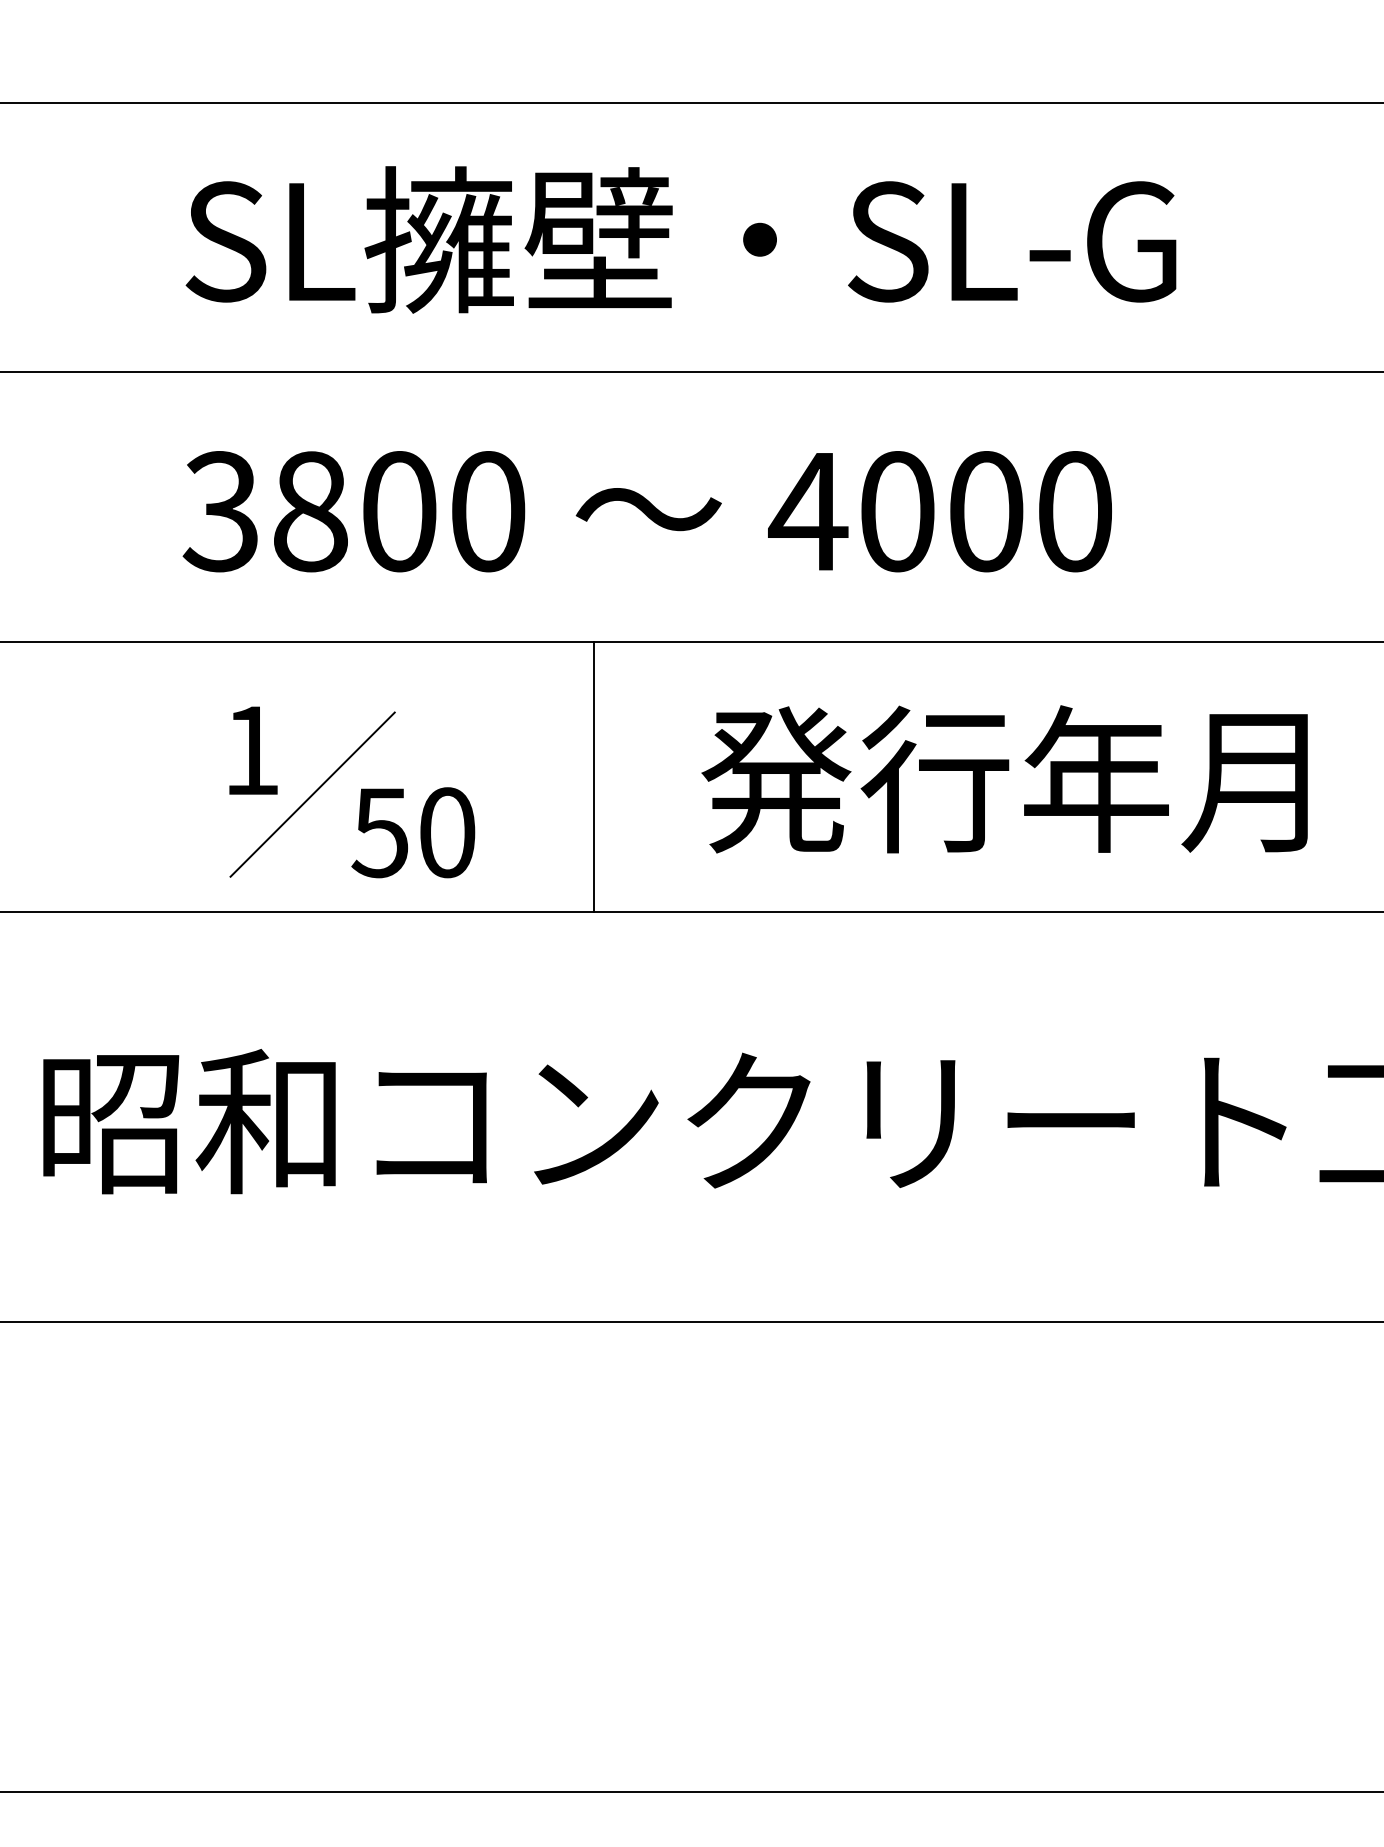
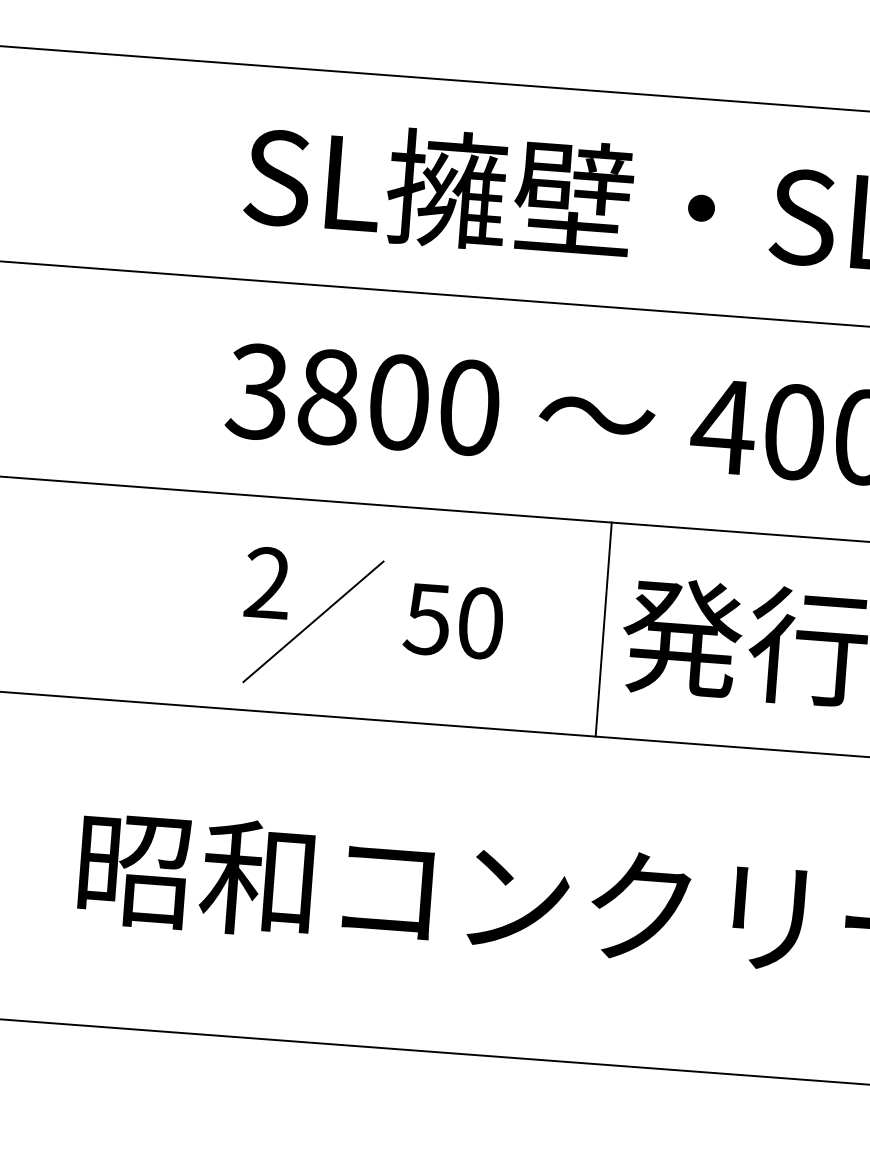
text: (251, 749) -> (267, 582), 1 -> 2
line: (594, 776) -> (604, 629), moved
text: (413, 832) -> (453, 621), moved

